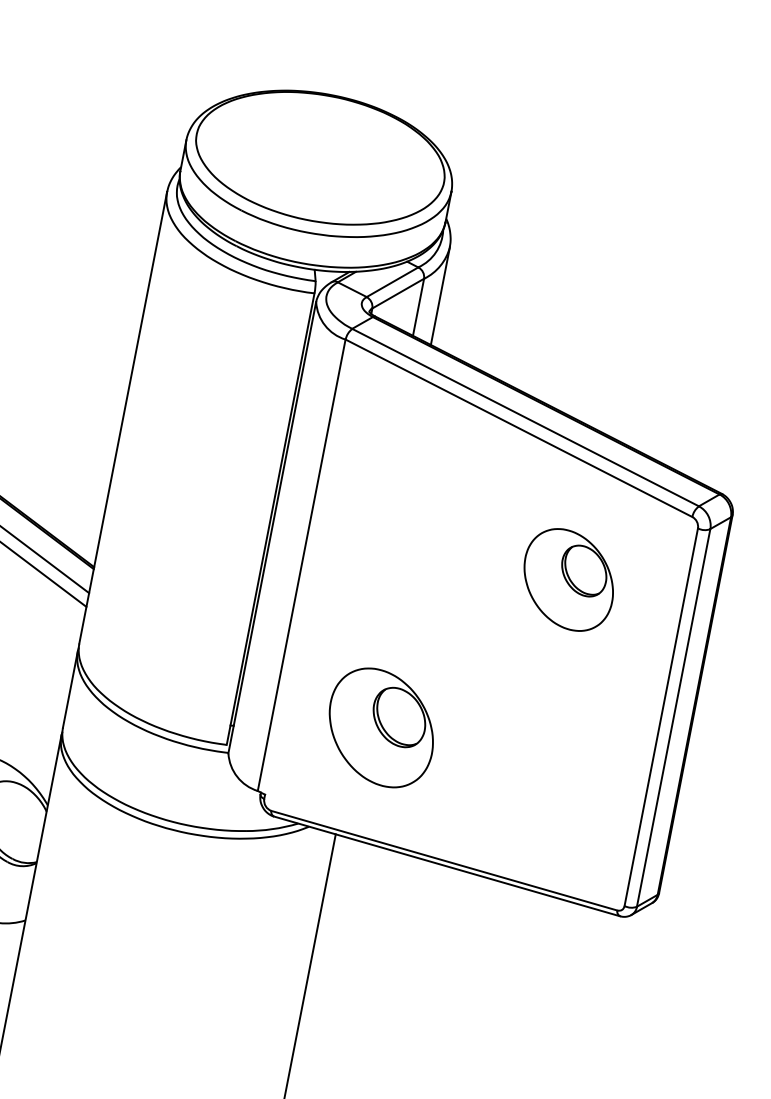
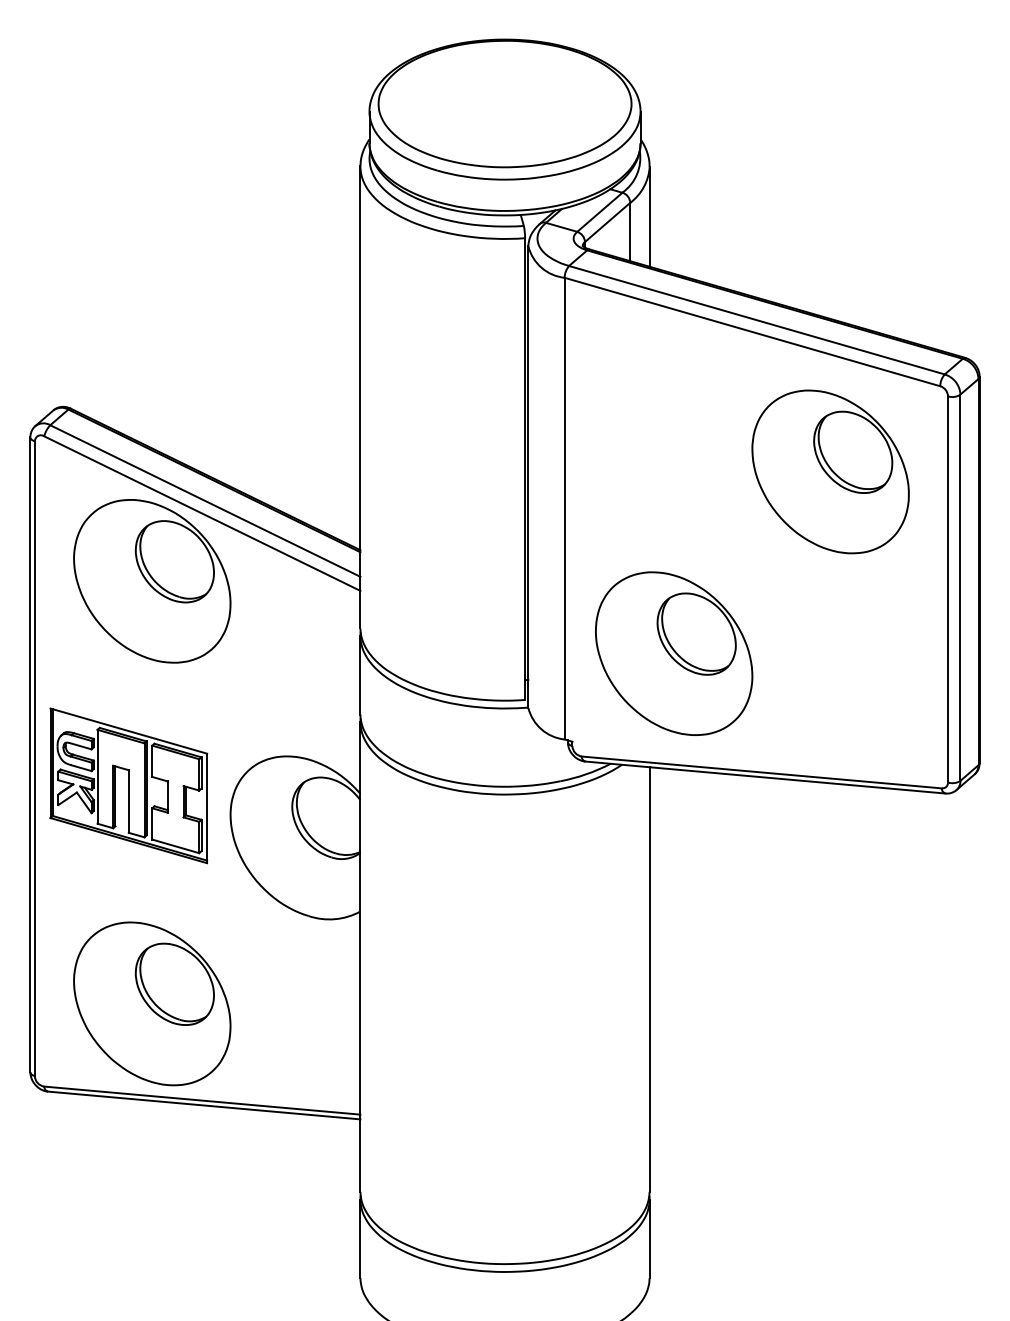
part: (568, 579) -> (830, 471), size x1.67
part: (381, 727) -> (674, 653), size x1.43

